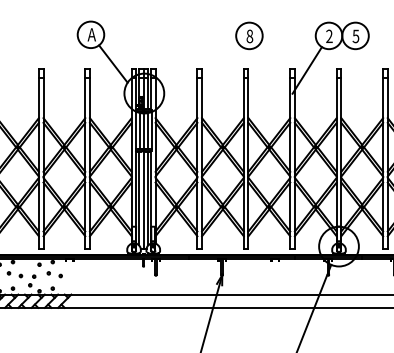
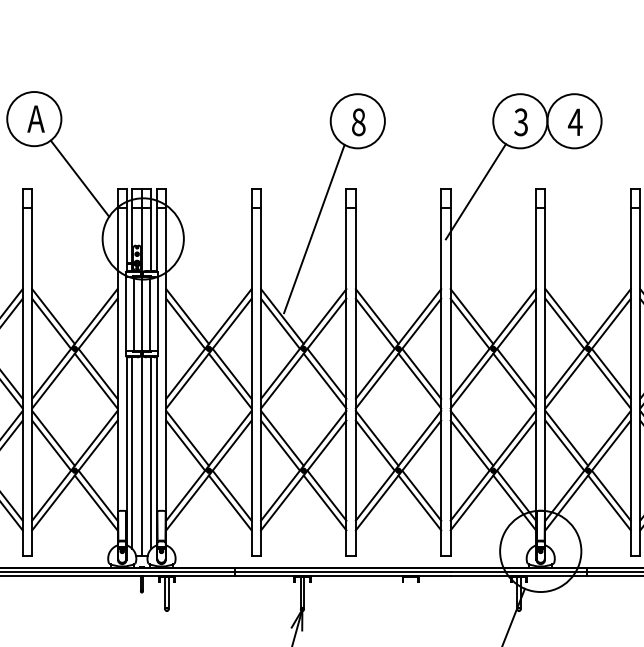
text: (329, 36) -> (521, 122), 2 -> 3
text: (355, 36) -> (574, 122), 5 -> 4
line: (227, 88) -> (313, 228), added

